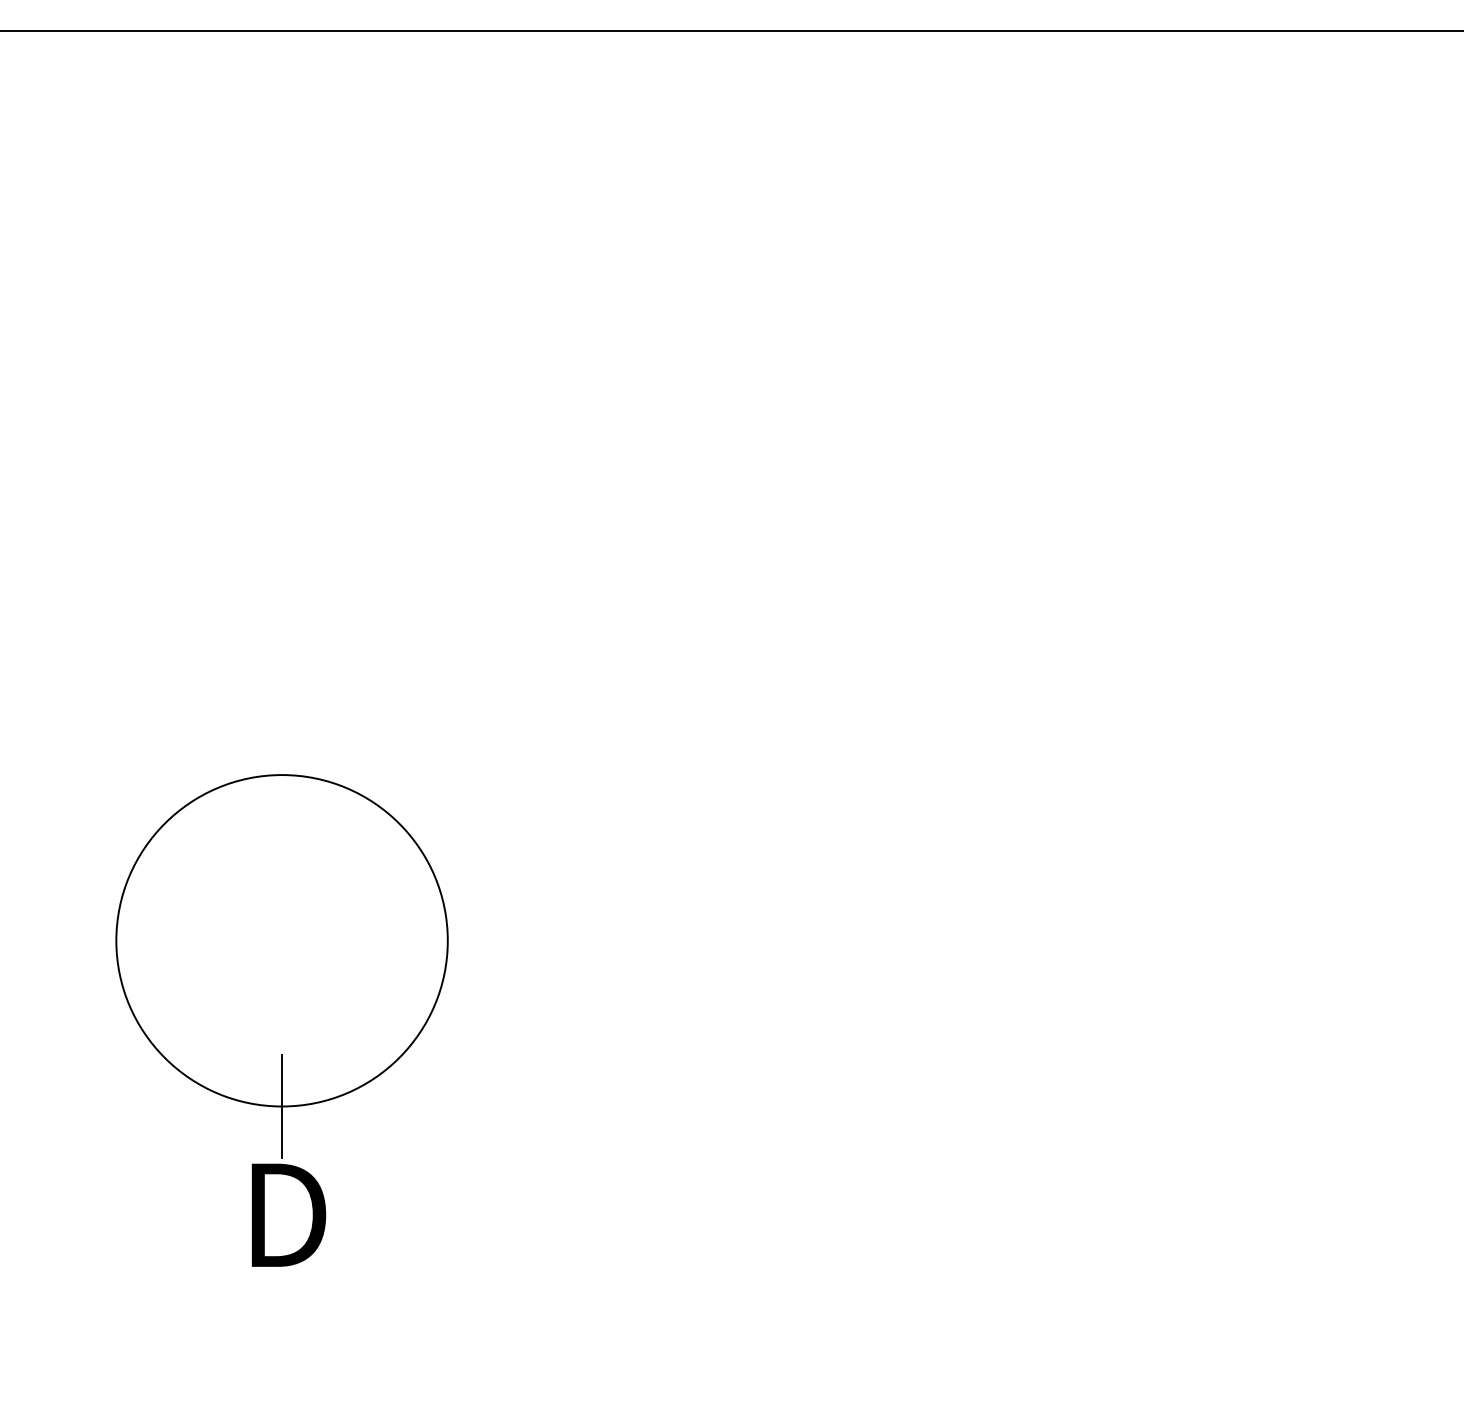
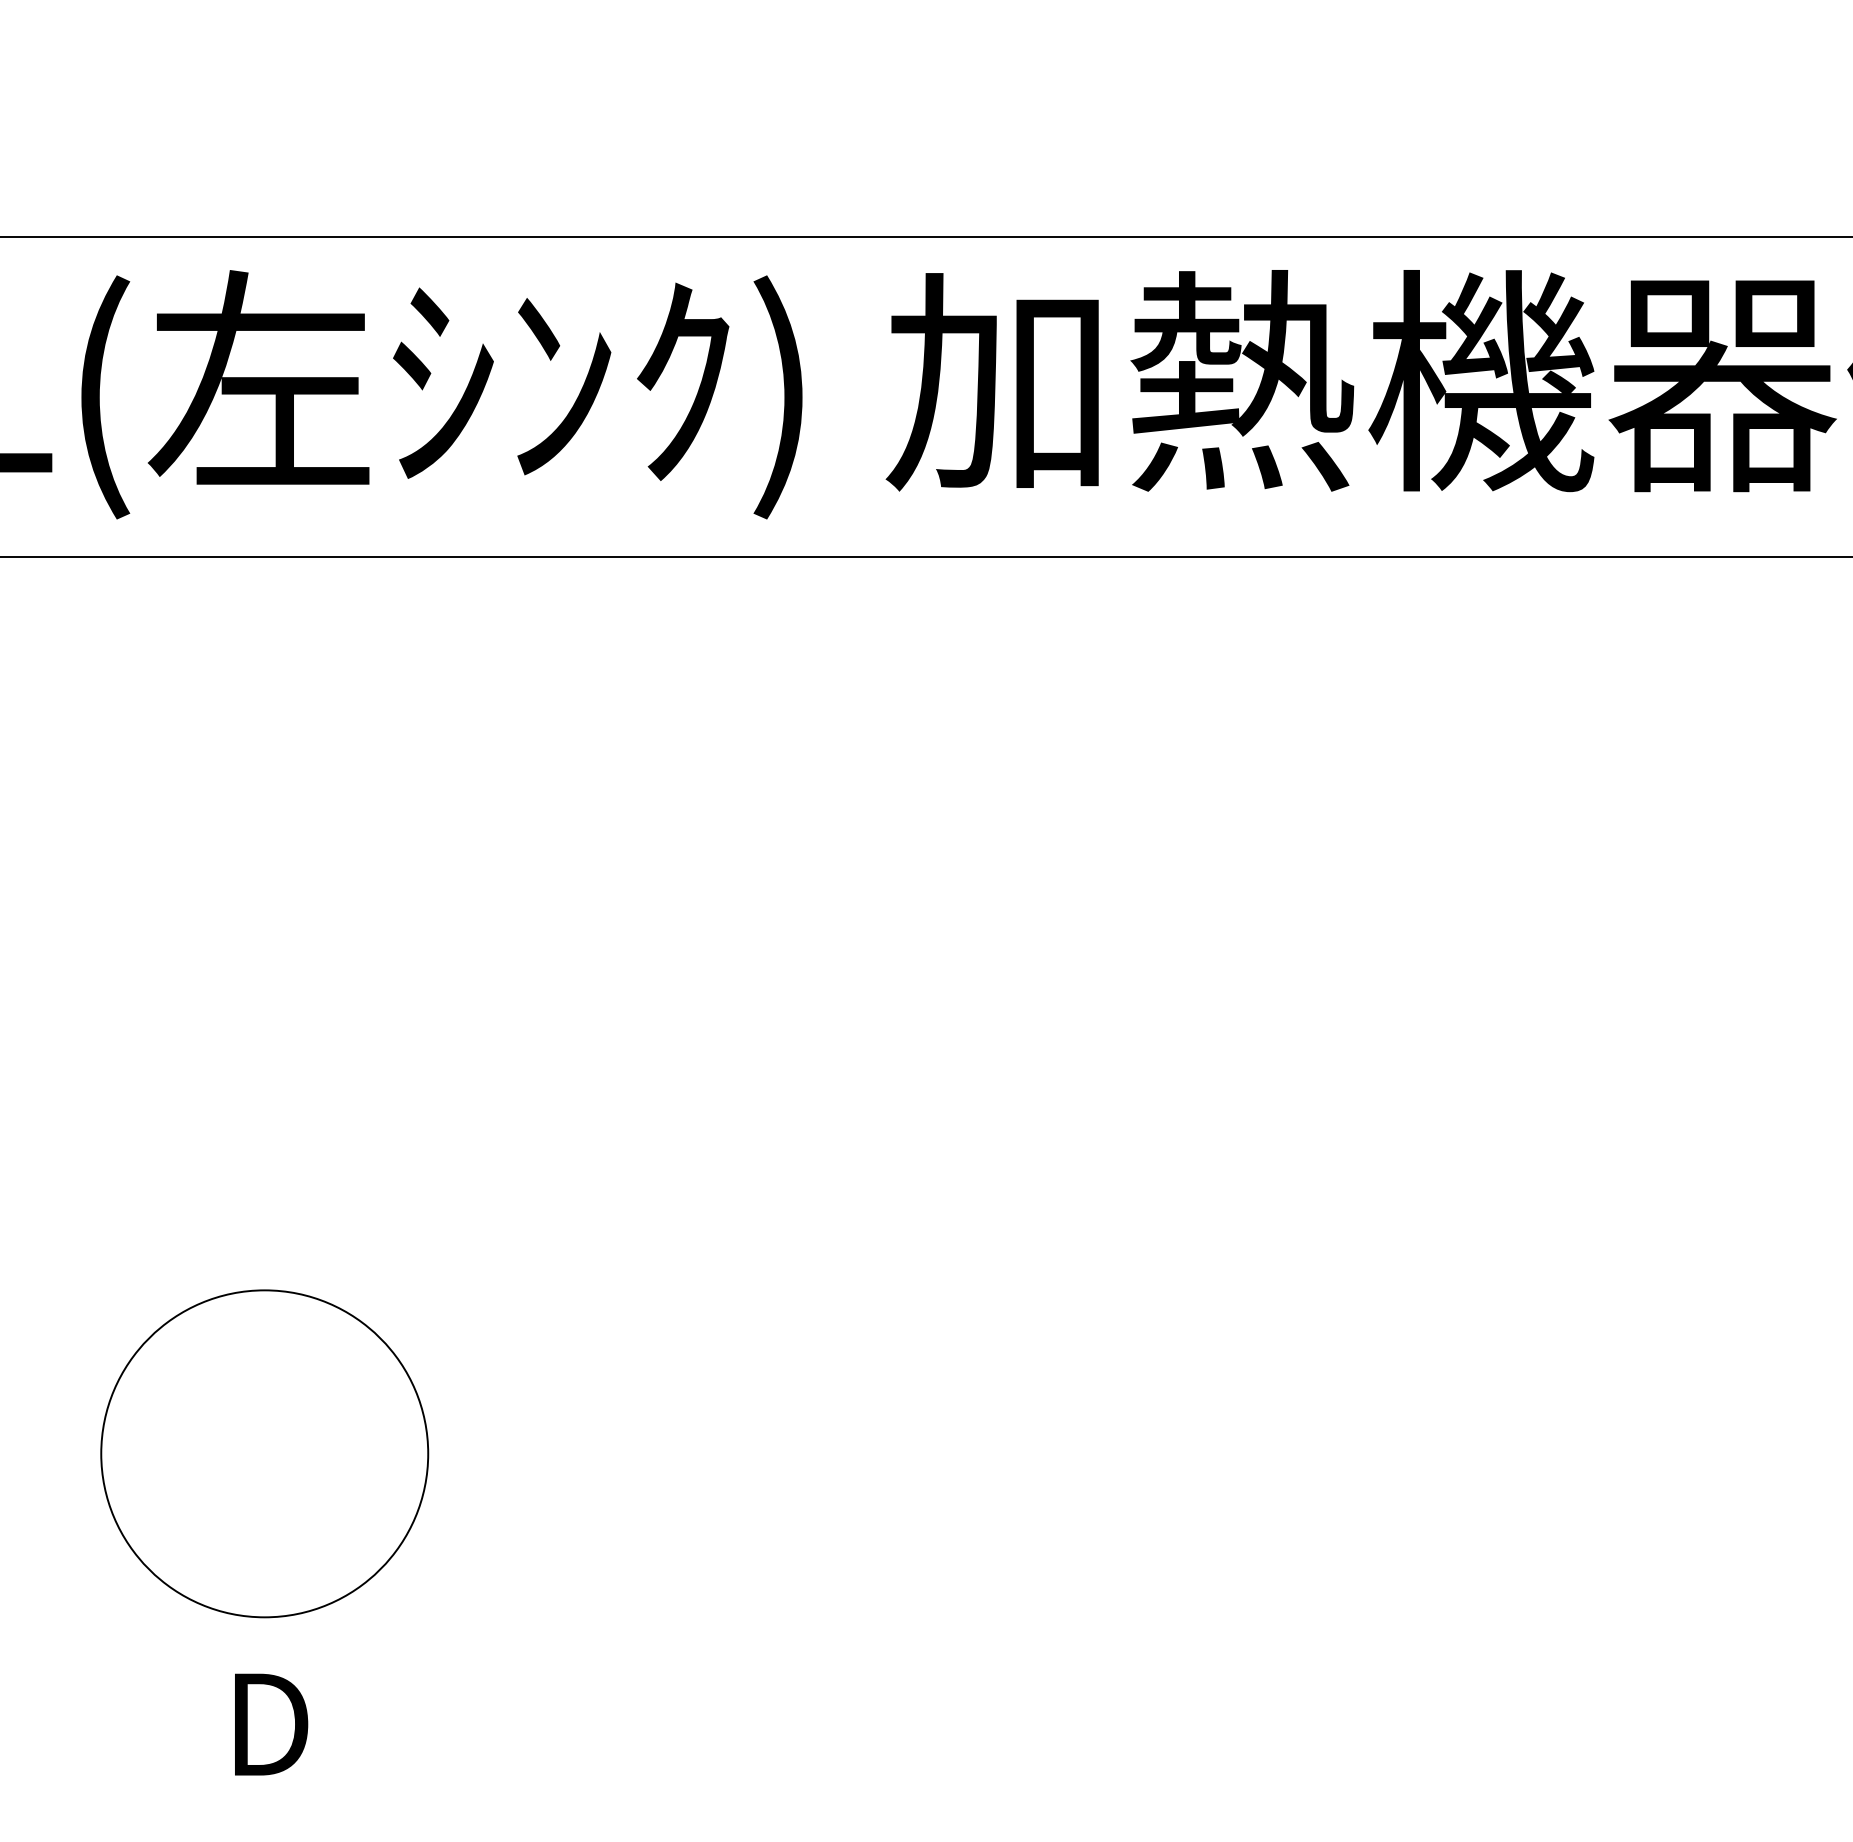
line: (281, 1106) -> (264, 1617), removed

